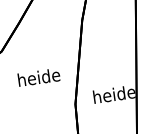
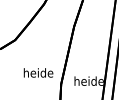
text: (38, 76) -> (38, 72), moved

